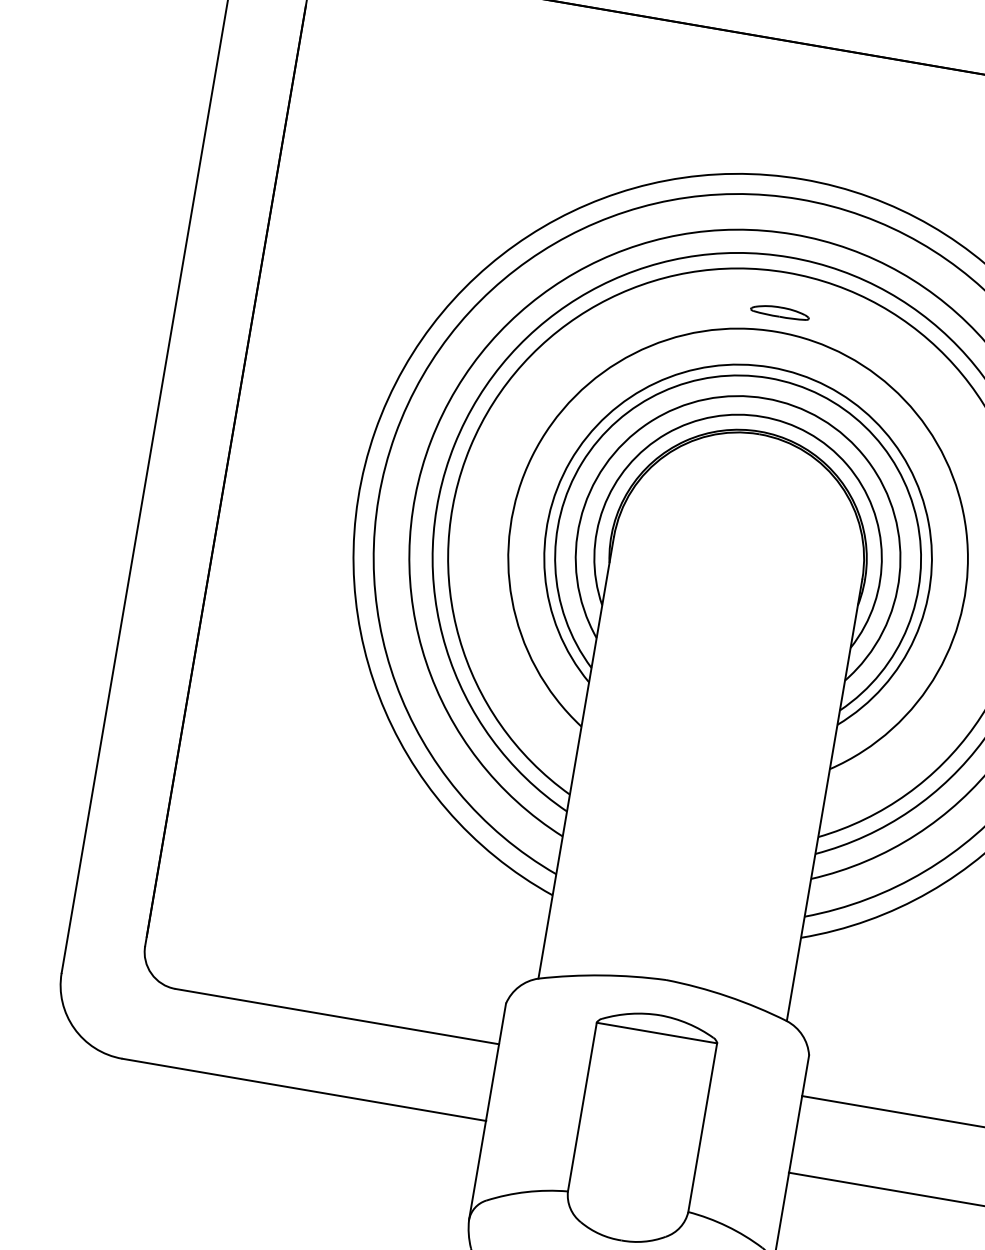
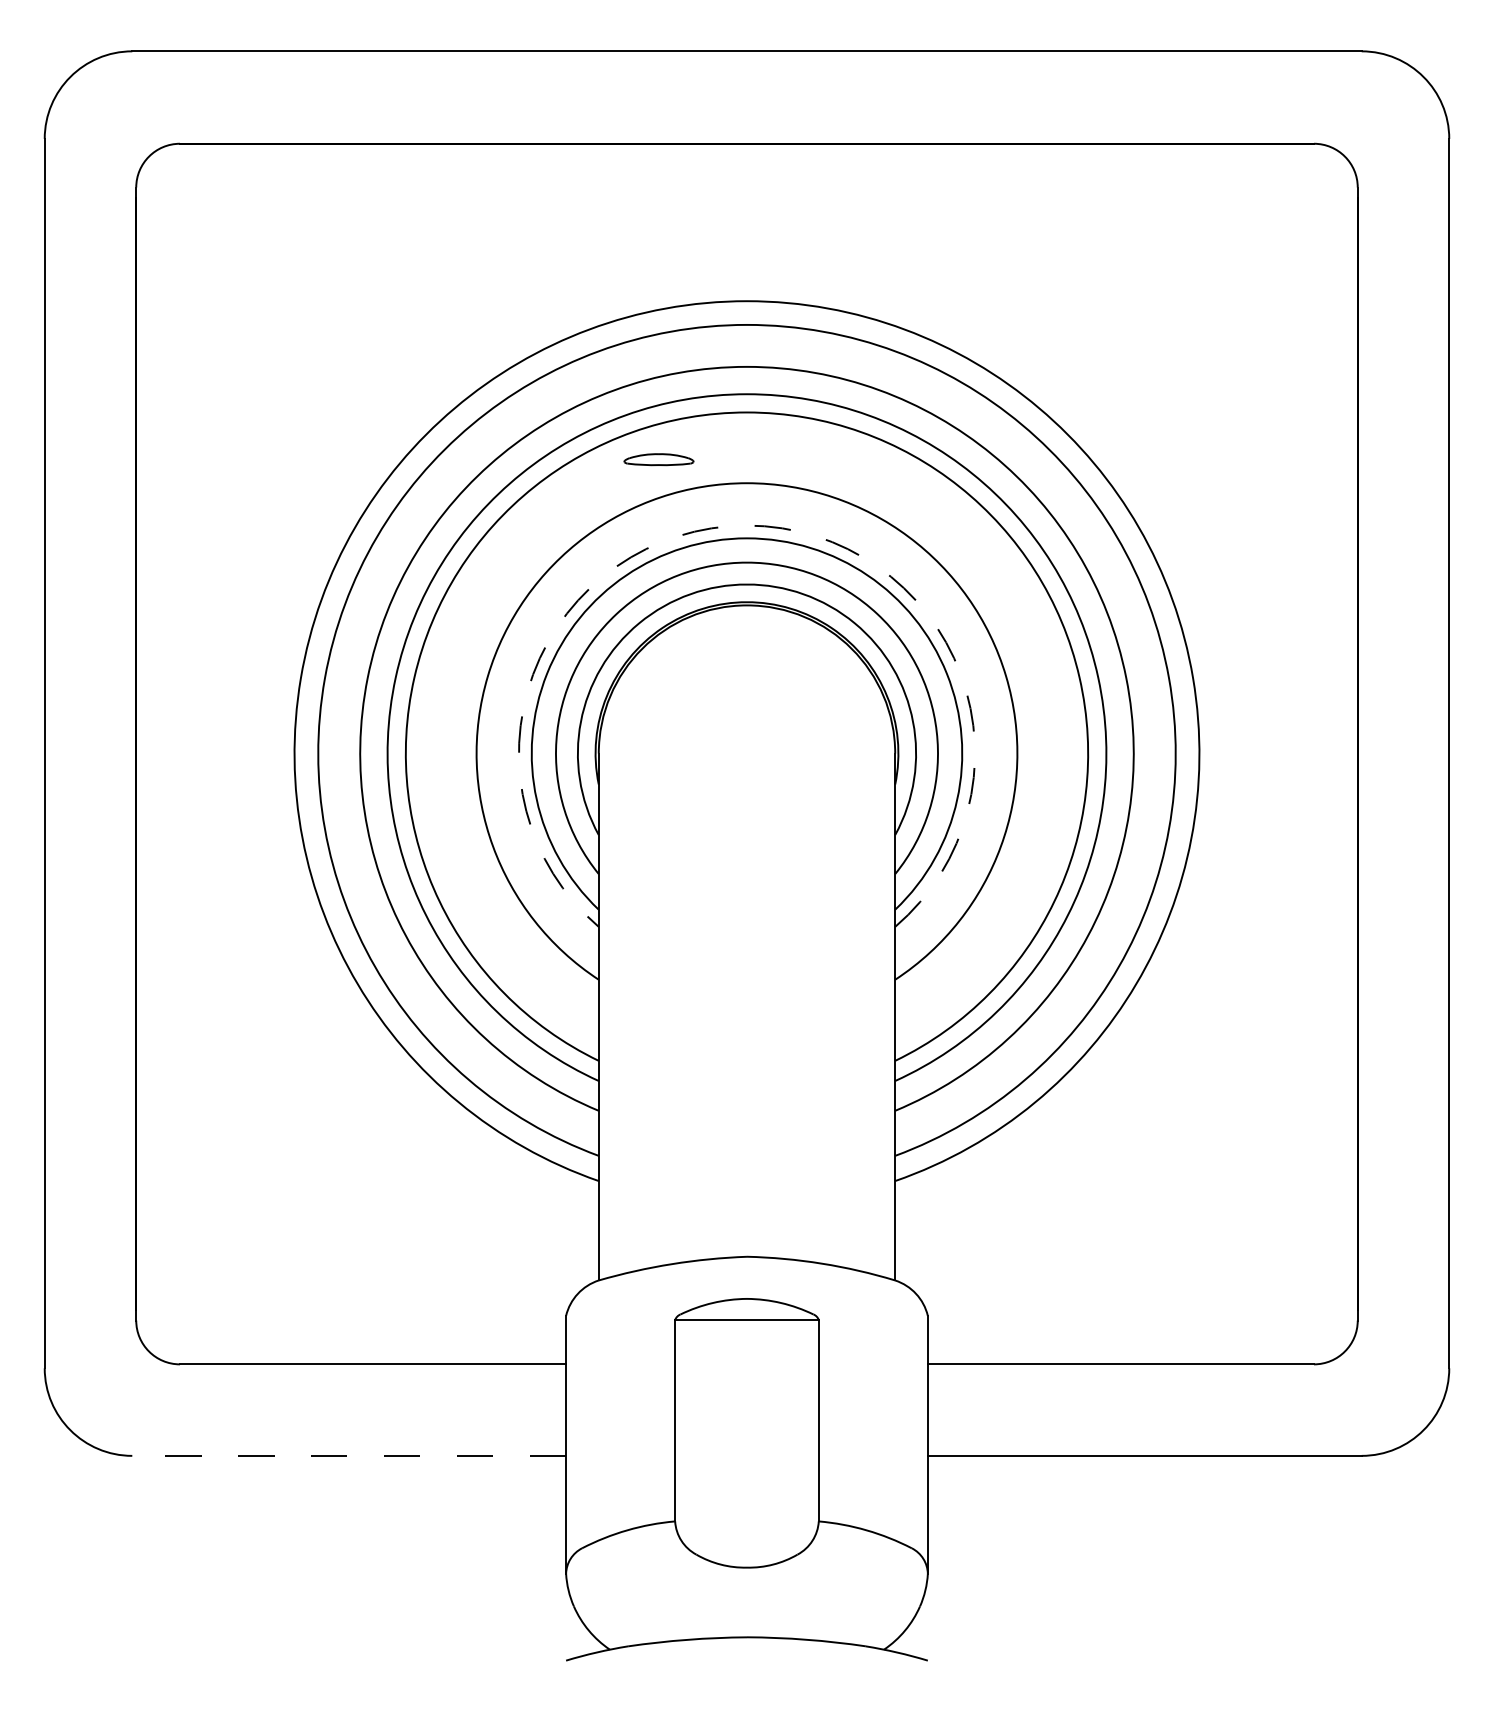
part: (779, 311) -> (658, 459), moved
arc: (771, 367) -> (747, 525), solid -> dashed
line: (303, 1089) -> (348, 1455), solid -> dashed

